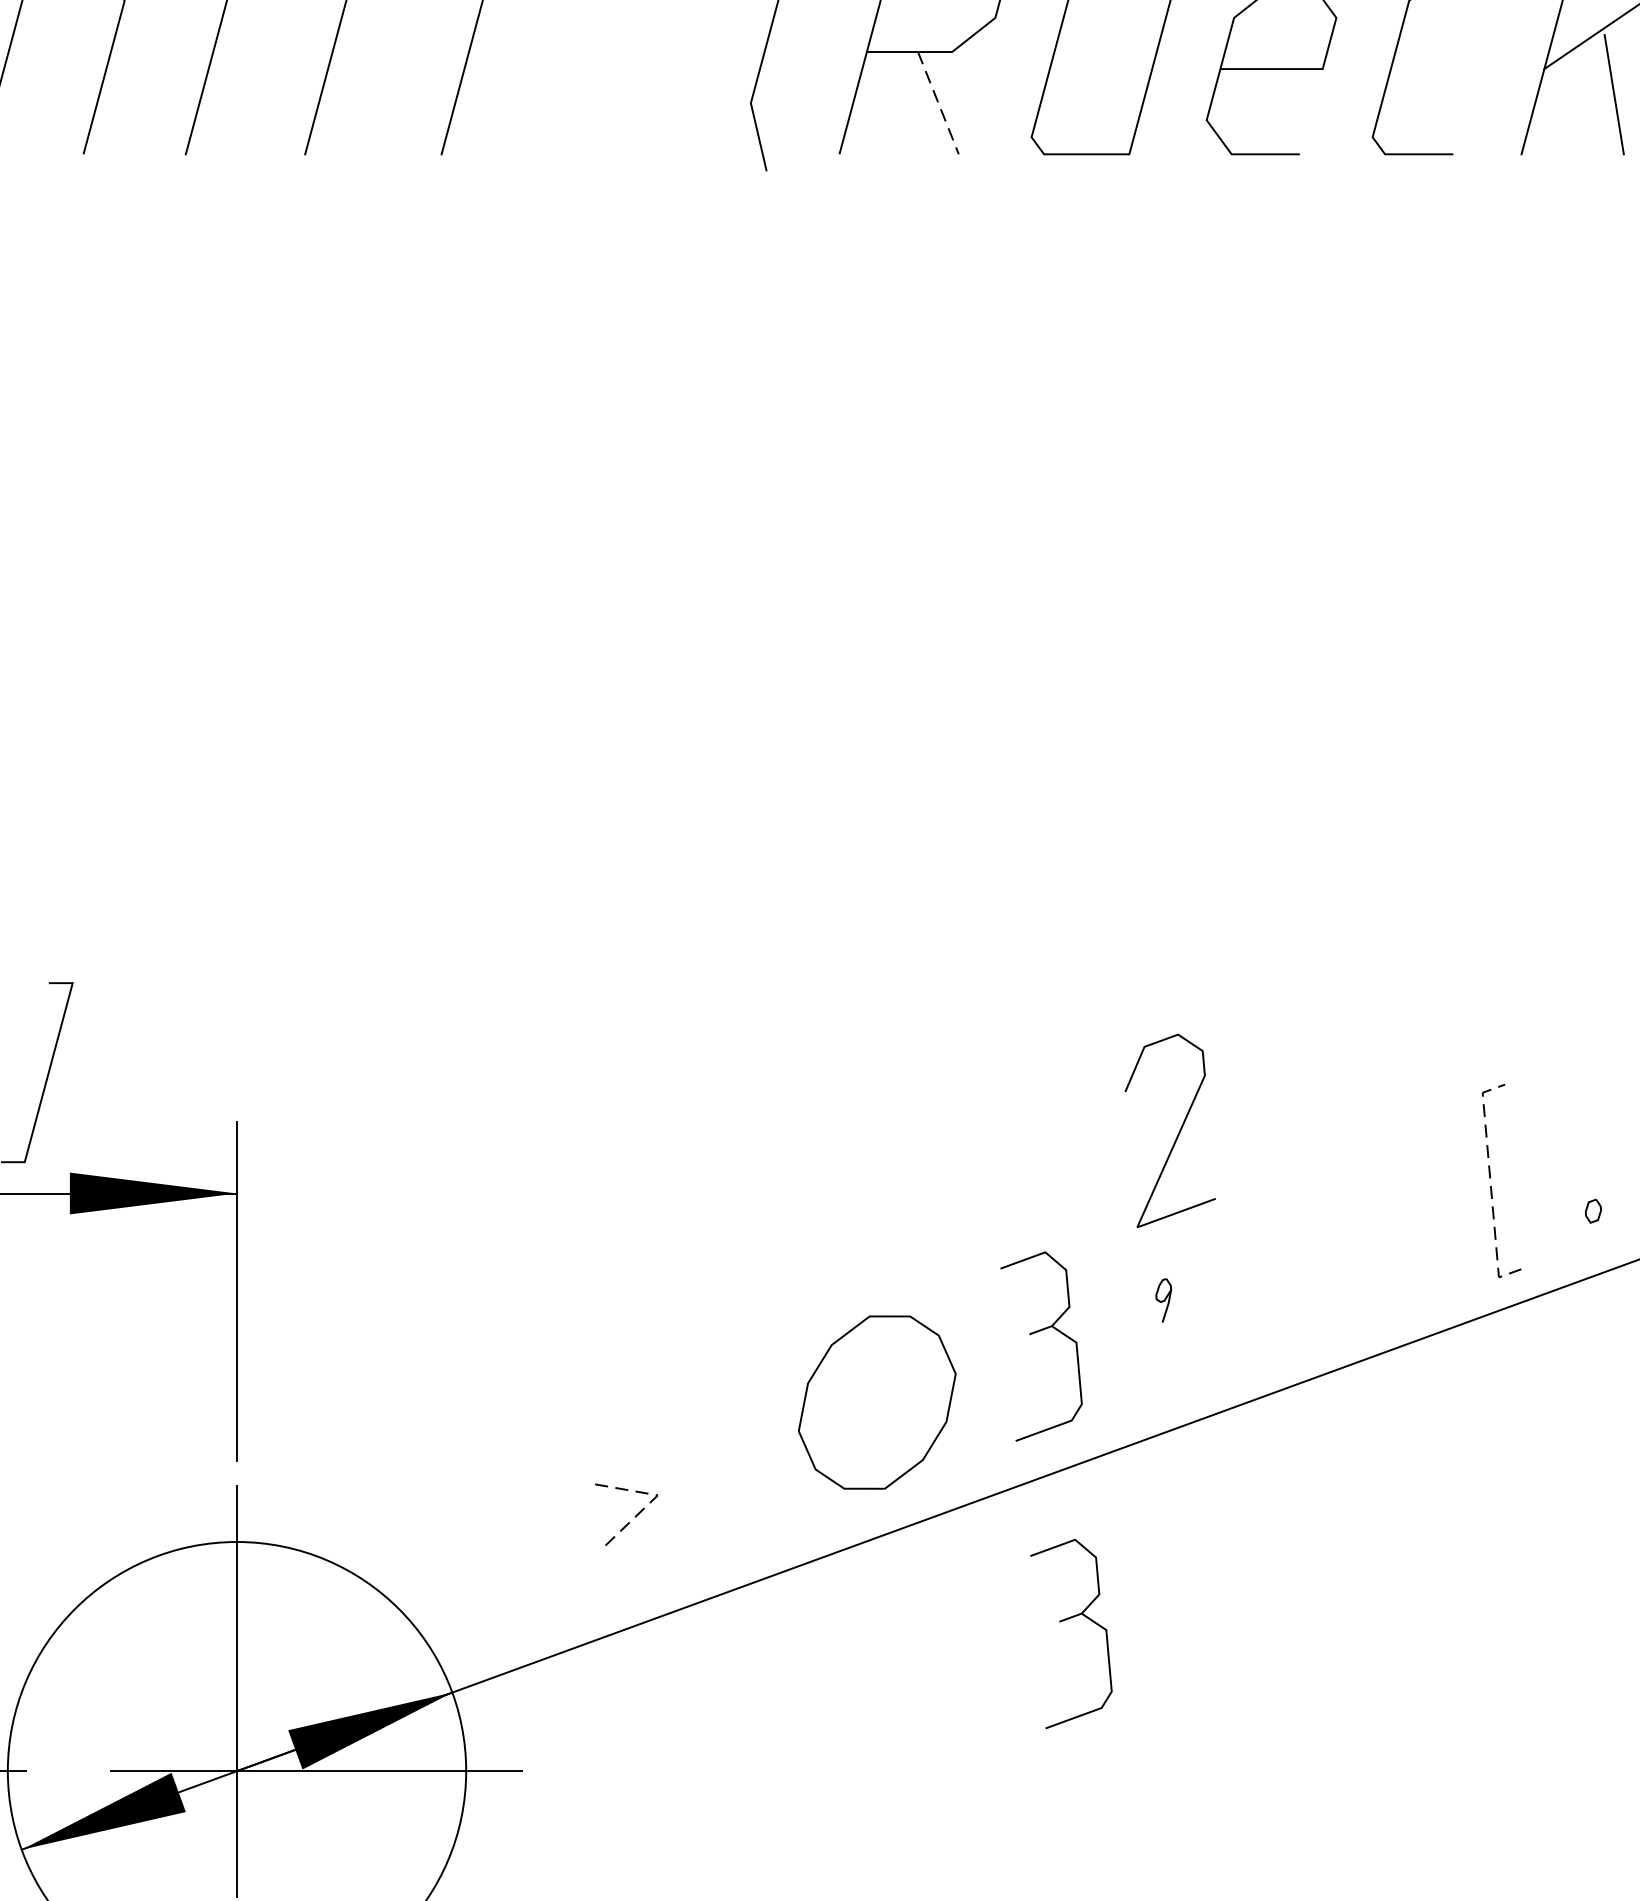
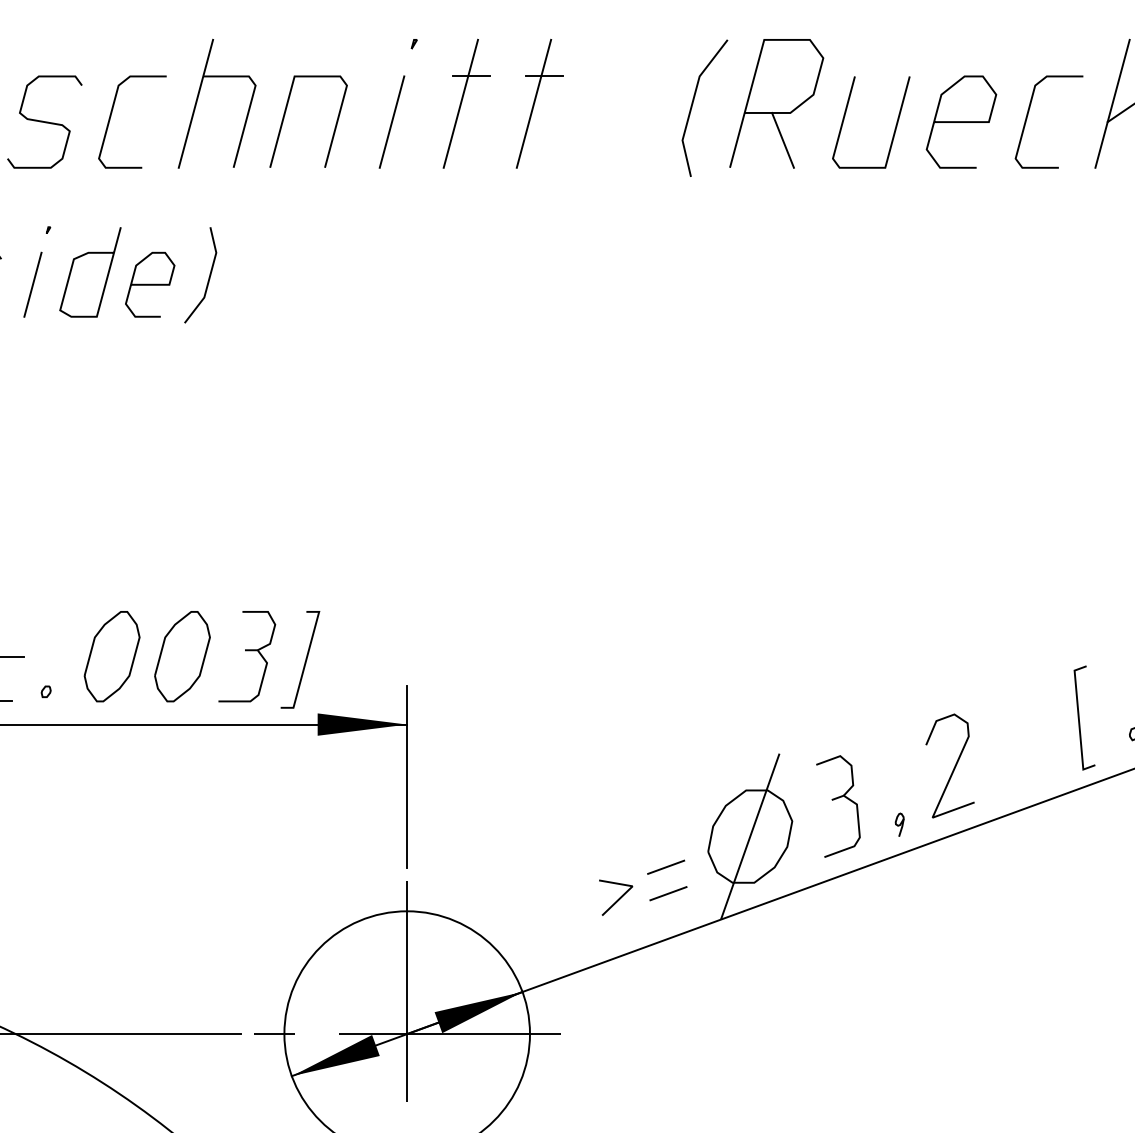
line: (939, 103) -> (783, 140), dashed -> solid
curve: (1178, 1129) -> (954, 765), moved
line: (1489, 1185) -> (1078, 720), dashed -> solid
part: (1163, 1299) -> (899, 824), moved
line: (877, 1402) -> (750, 836), added
line: (720, 1458) -> (666, 866), added
line: (651, 1501) -> (629, 889), dashed -> solid
line: (724, 1508) -> (668, 893), added
part: (1068, 1620) -> (852, 953), removed

